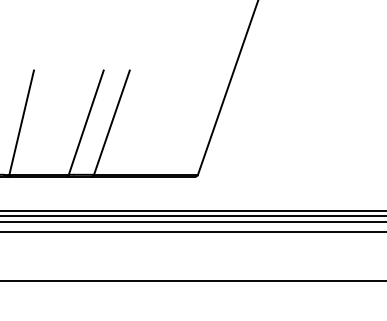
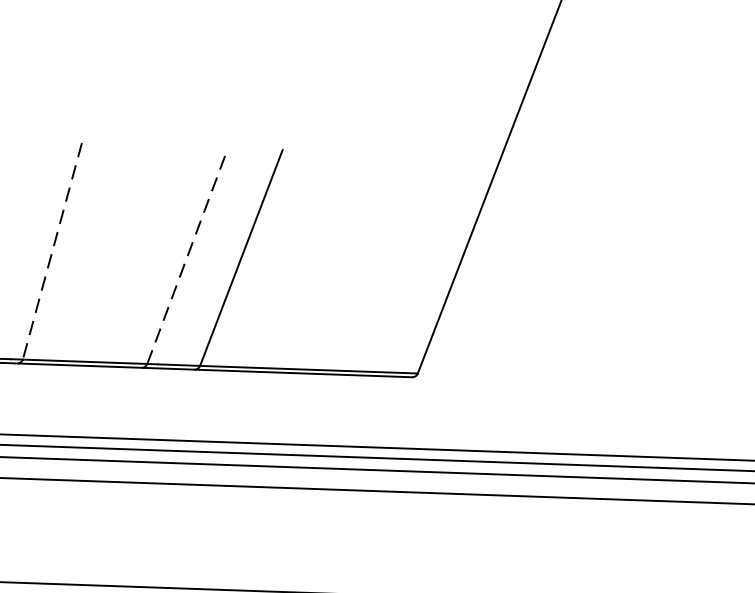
line: (21, 122) -> (52, 250), solid -> dashed
line: (86, 122) -> (188, 255), solid -> dashed

